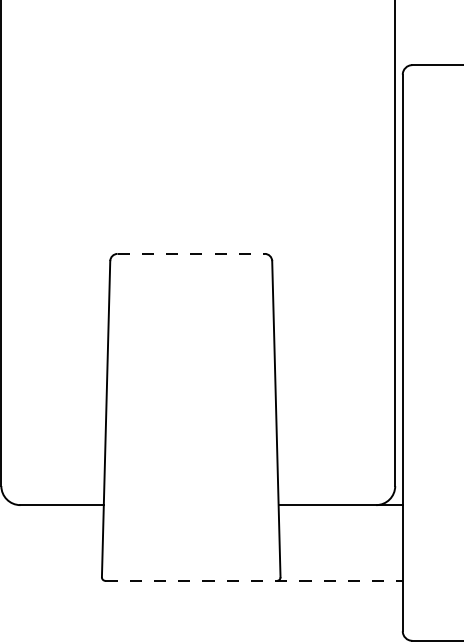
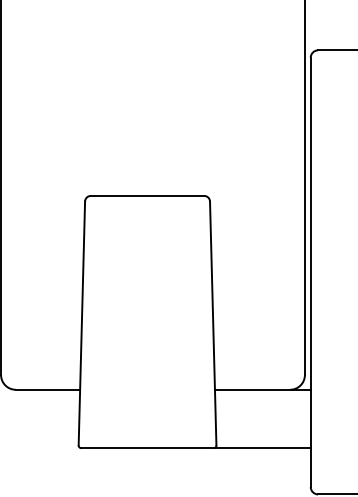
line: (191, 253) -> (147, 195), dashed -> solid
line: (254, 580) -> (196, 447), dashed -> solid

